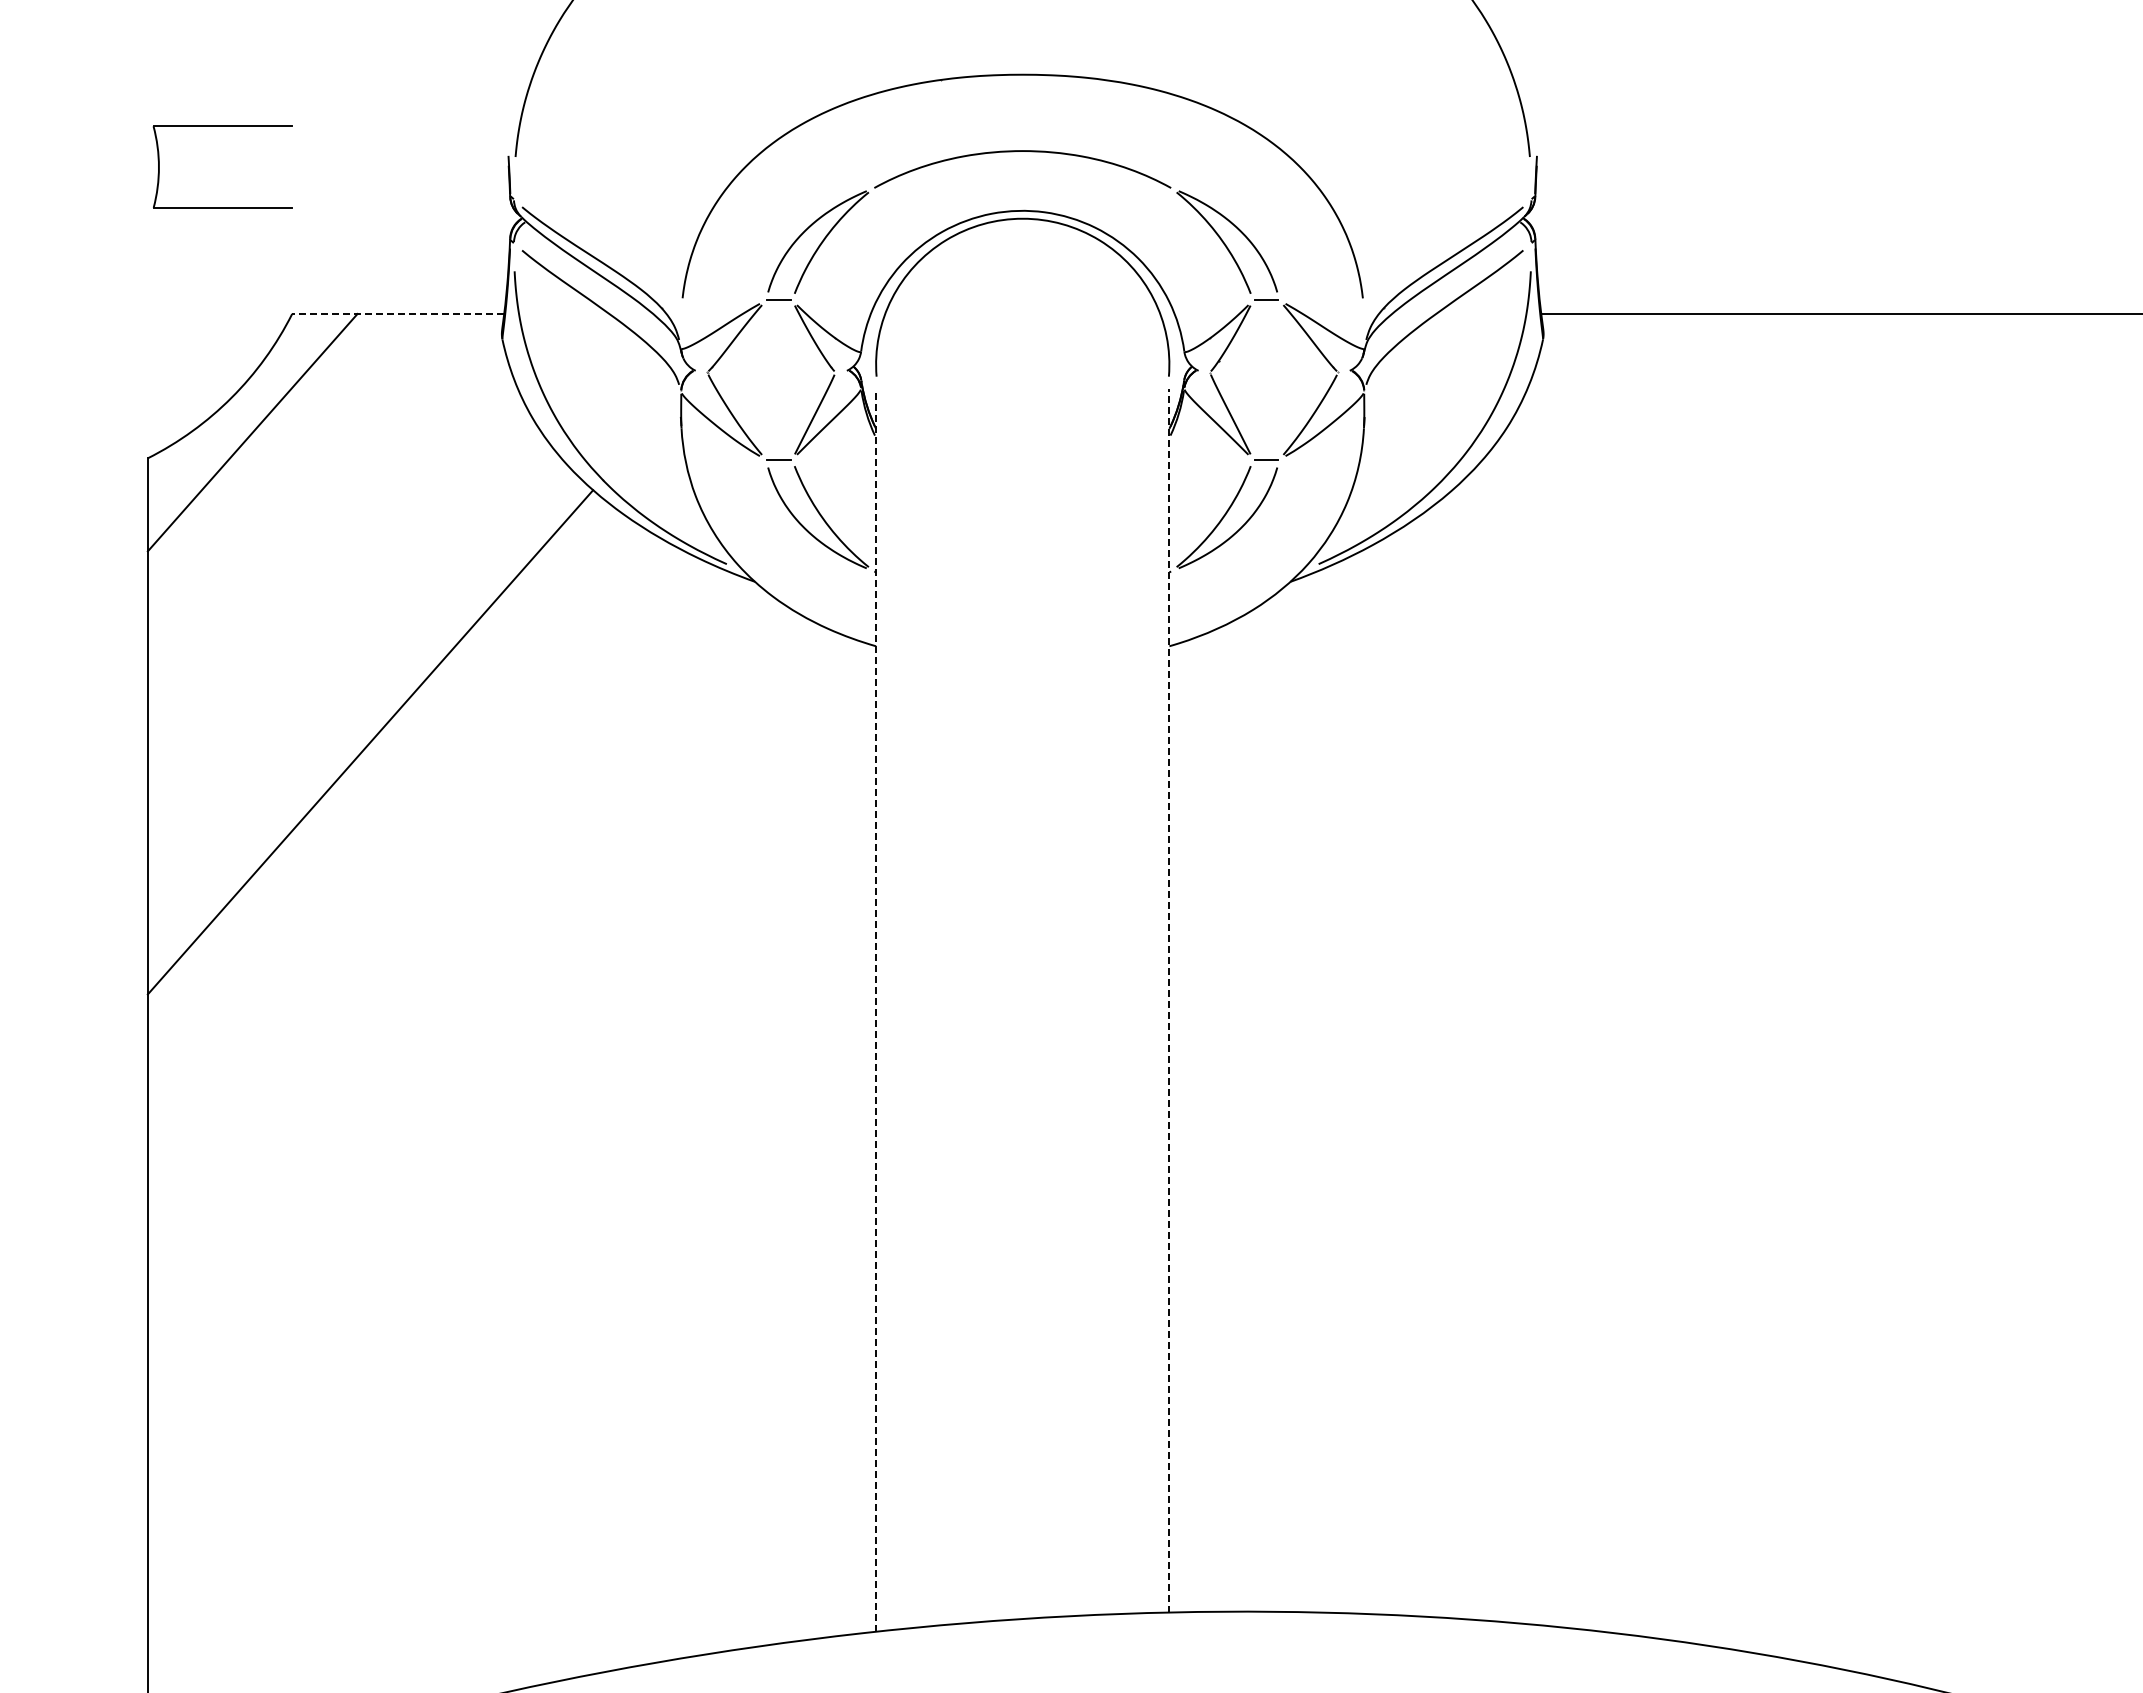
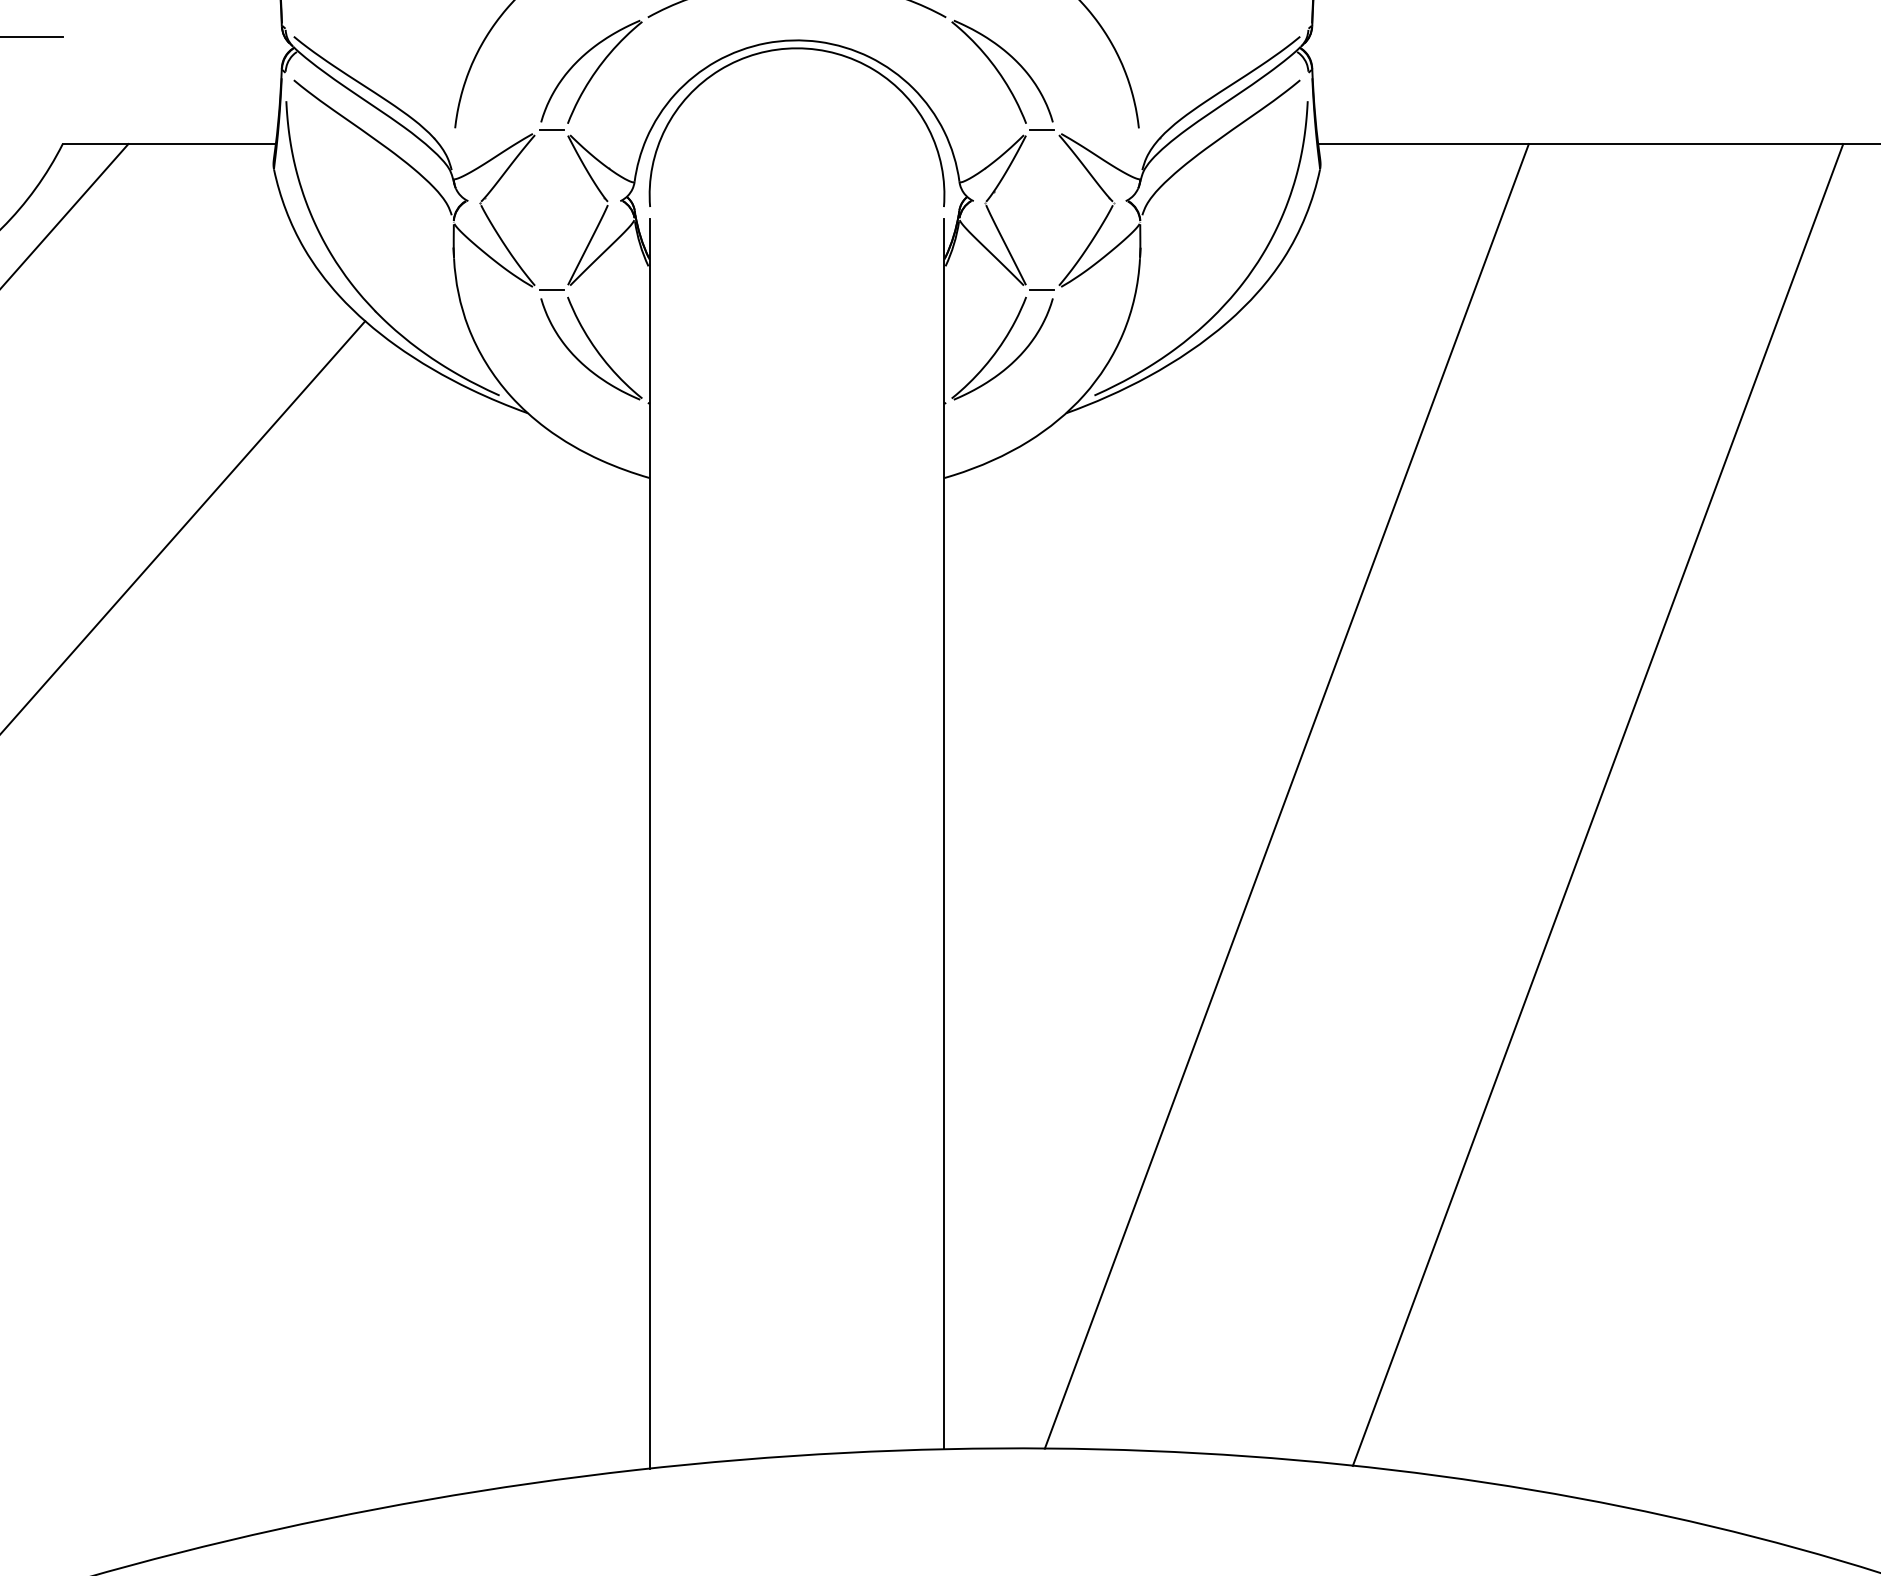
line: (398, 313) -> (169, 143), dashed -> solid
line: (1509, 962) -> (1286, 795), added
line: (1819, 971) -> (1597, 804), added
line: (1169, 1000) -> (944, 834), dashed -> solid
line: (876, 1010) -> (650, 844), dashed -> solid

